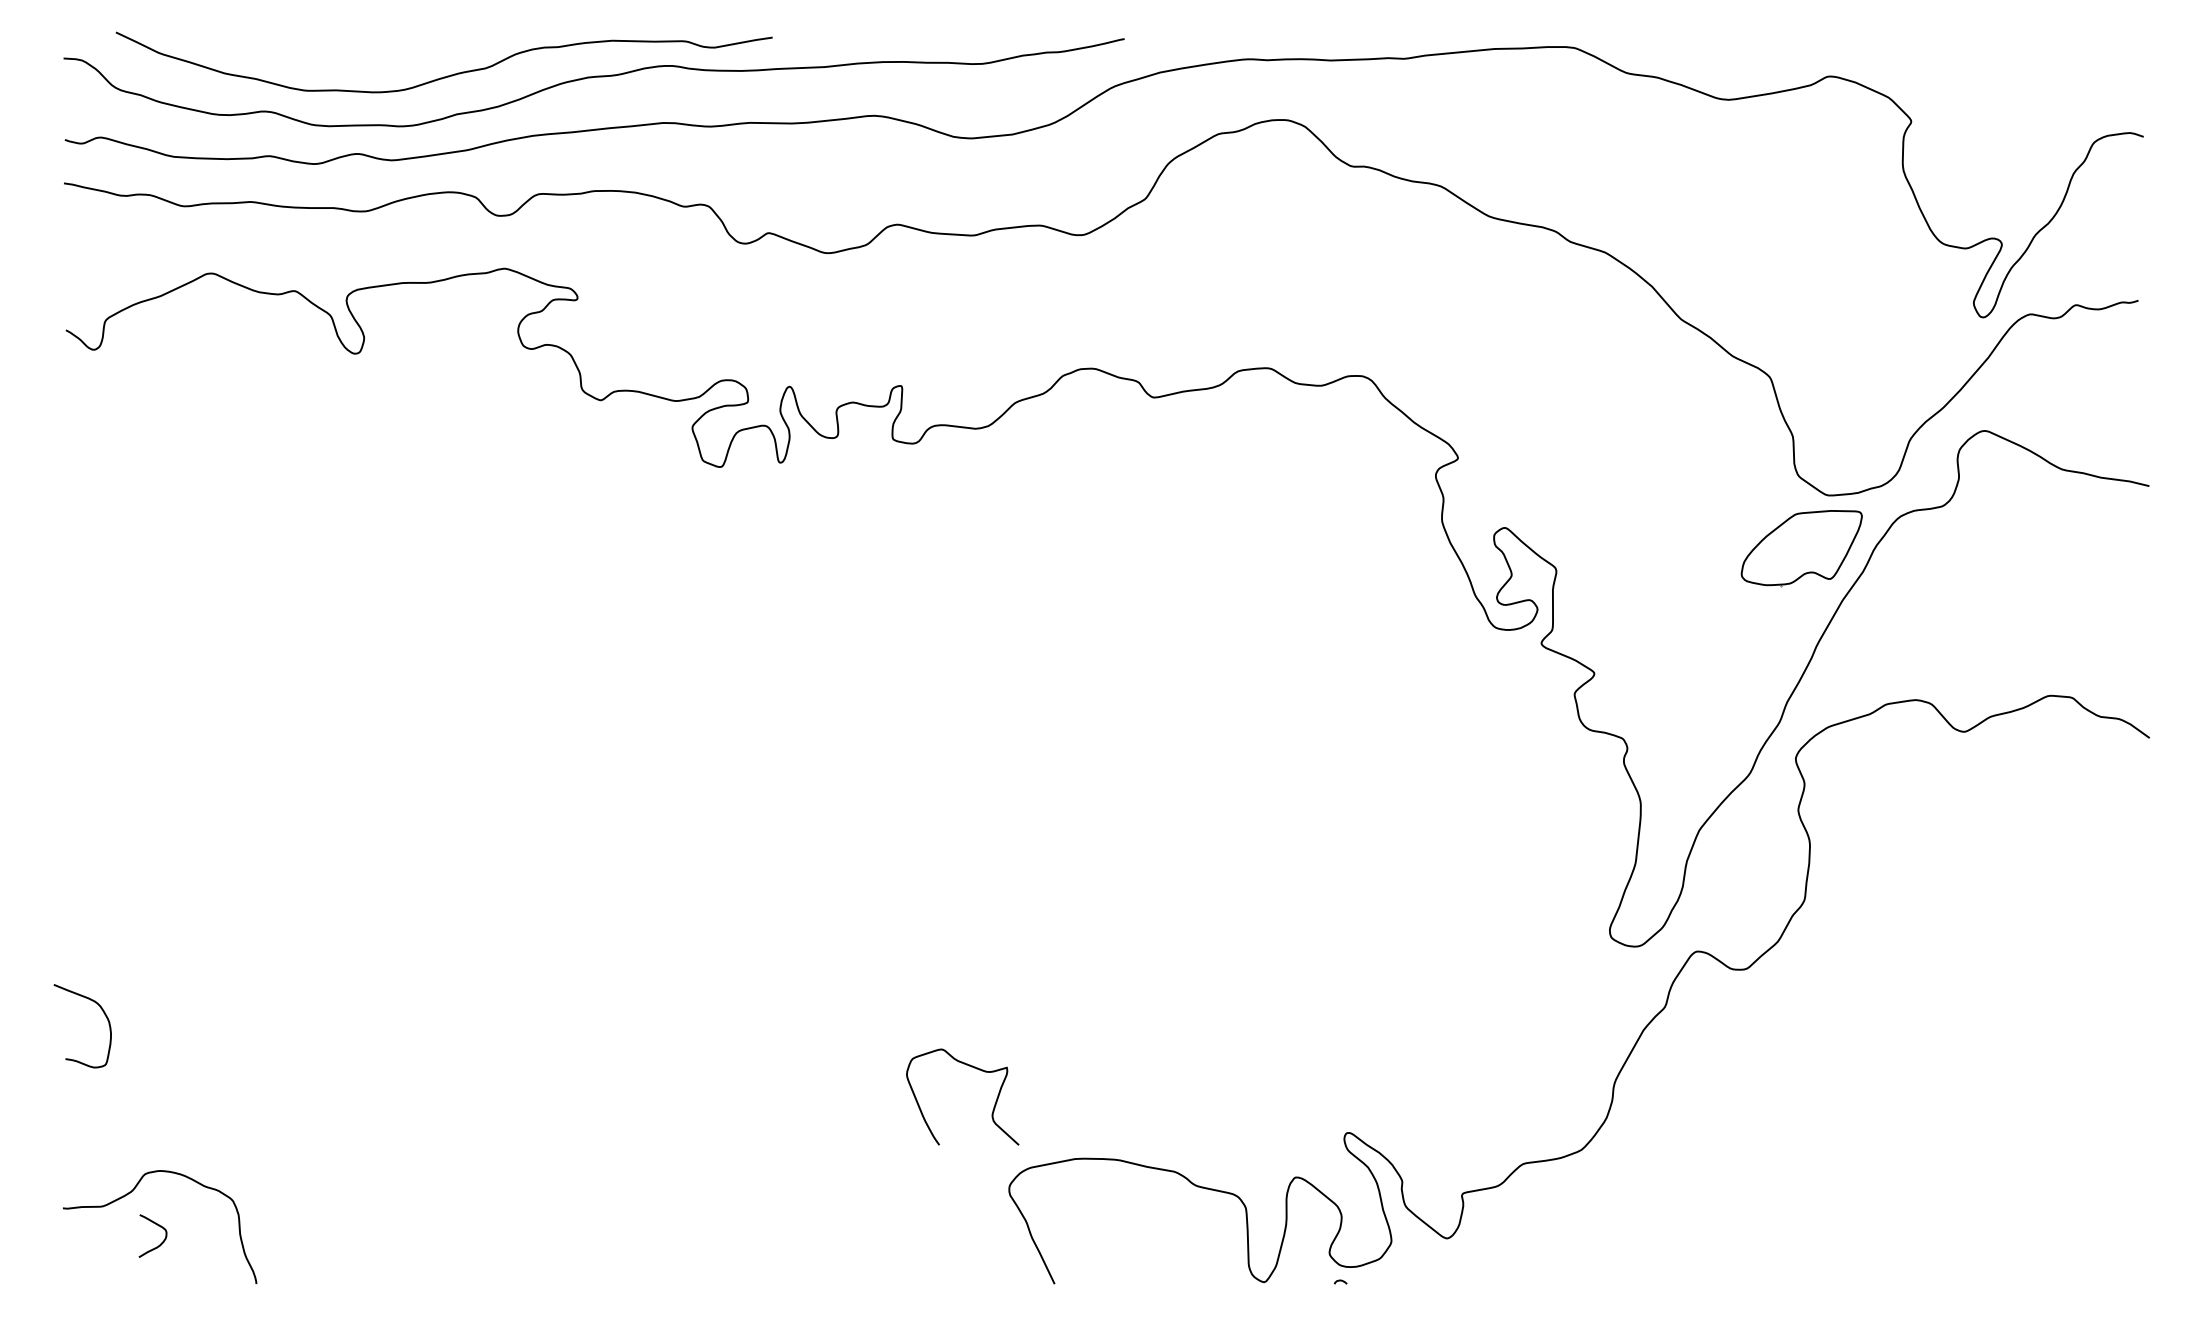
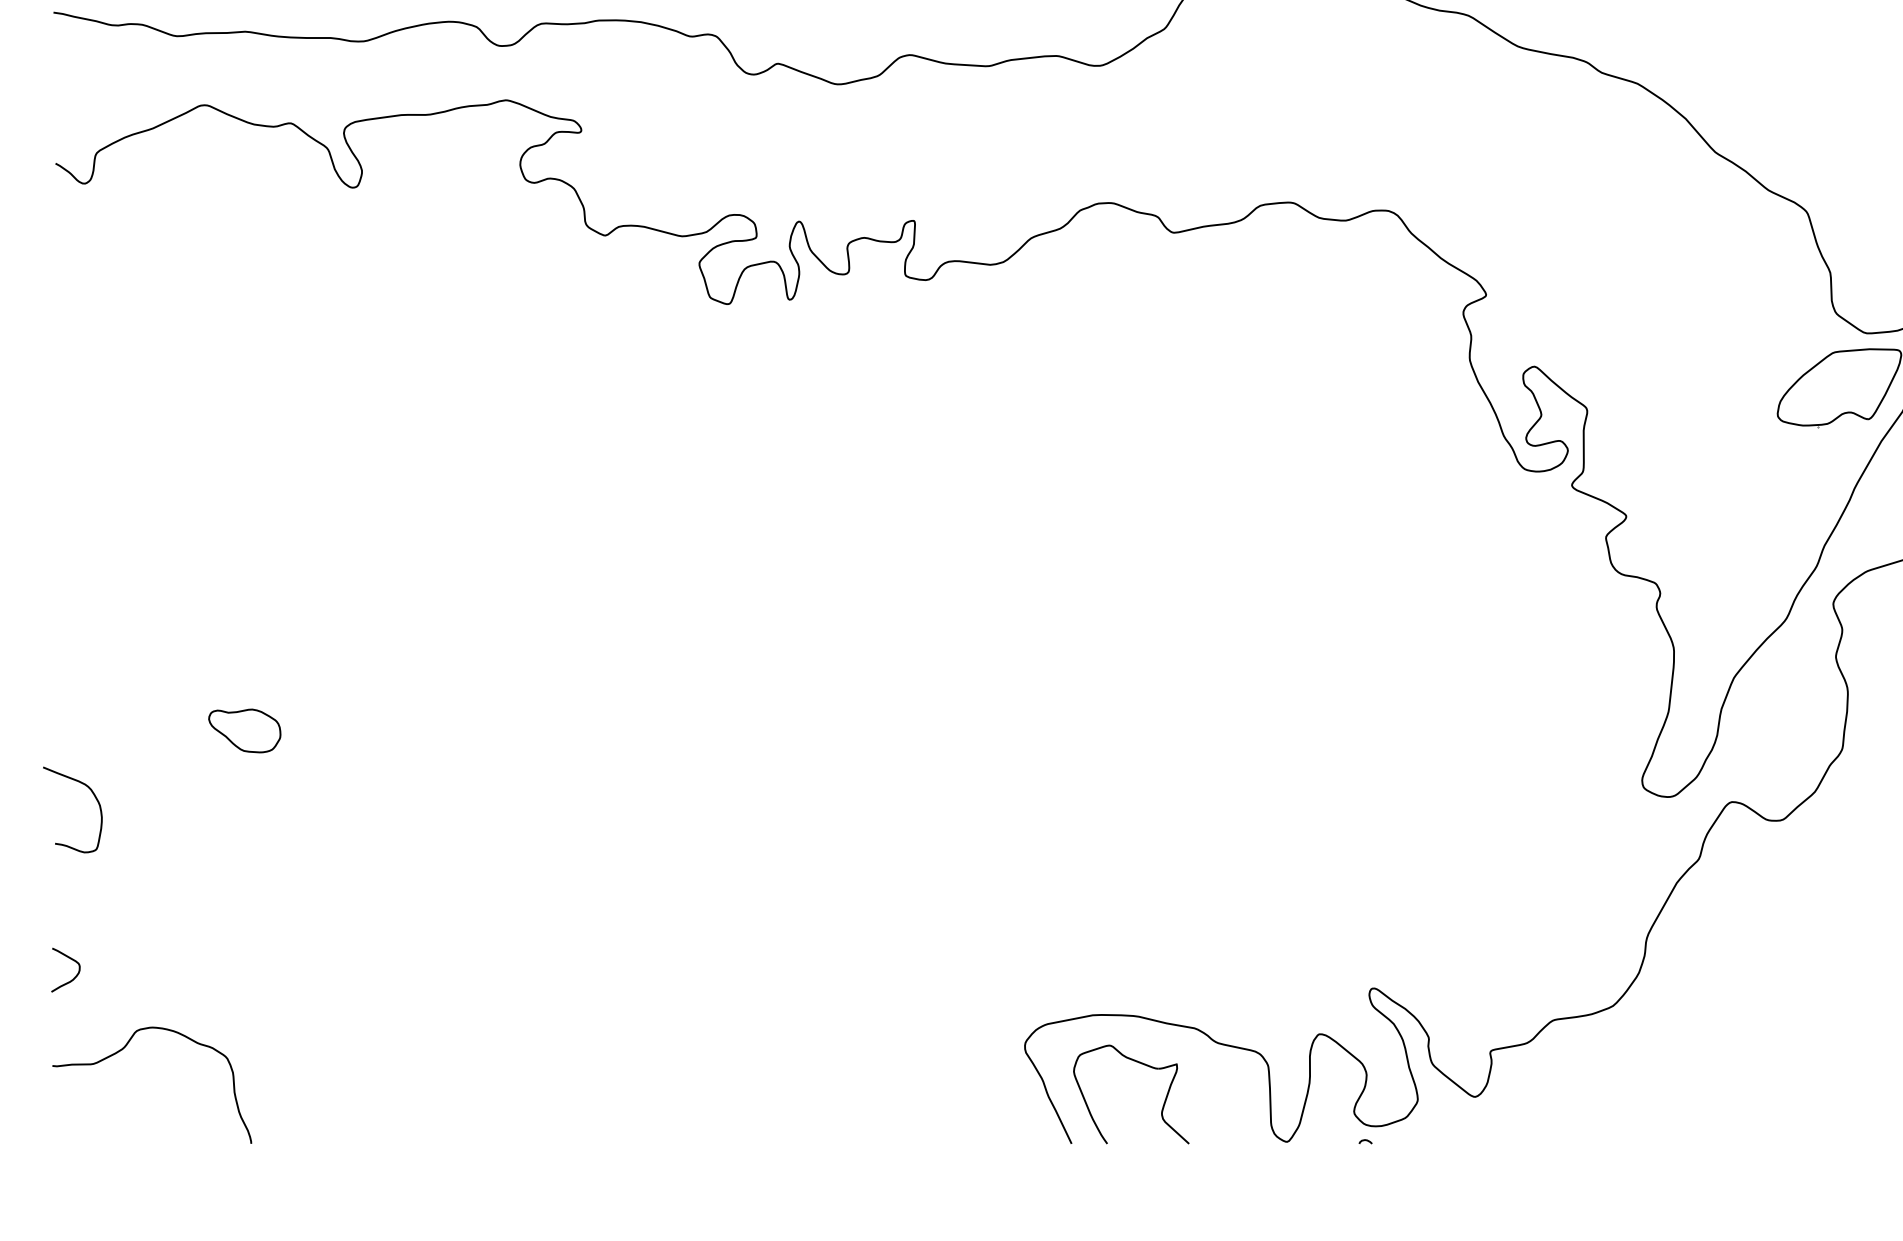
part: (249, 882) -> (244, 731), added
curve: (103, 1013) -> (94, 796), moved
part: (971, 1067) -> (1140, 1064), moved
curve: (158, 1226) -> (71, 960), moved

